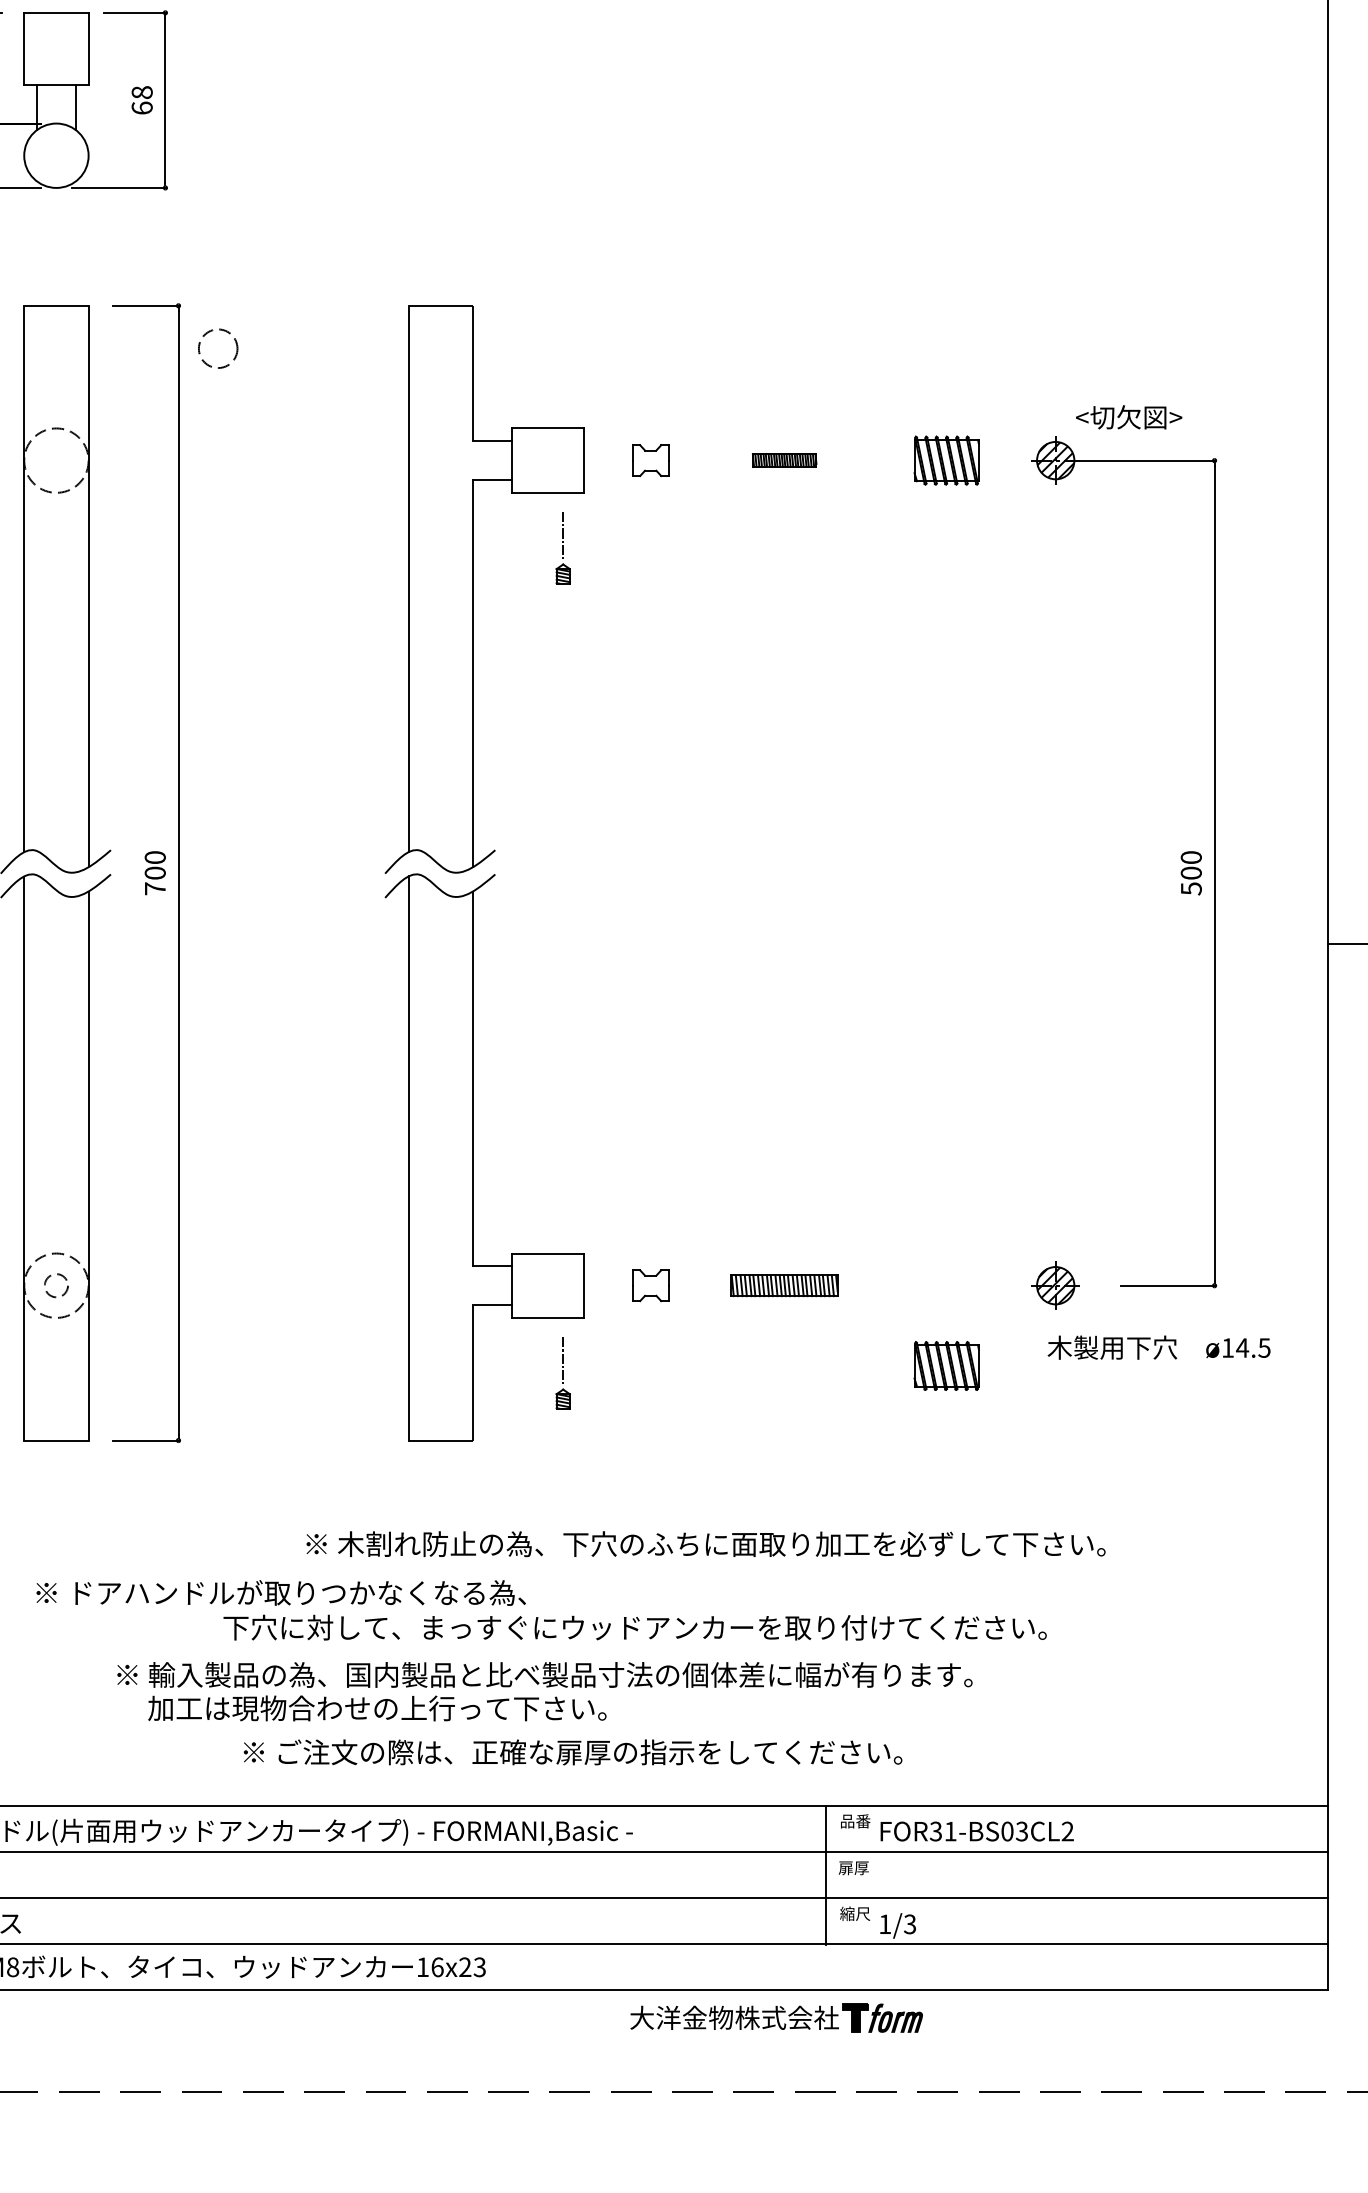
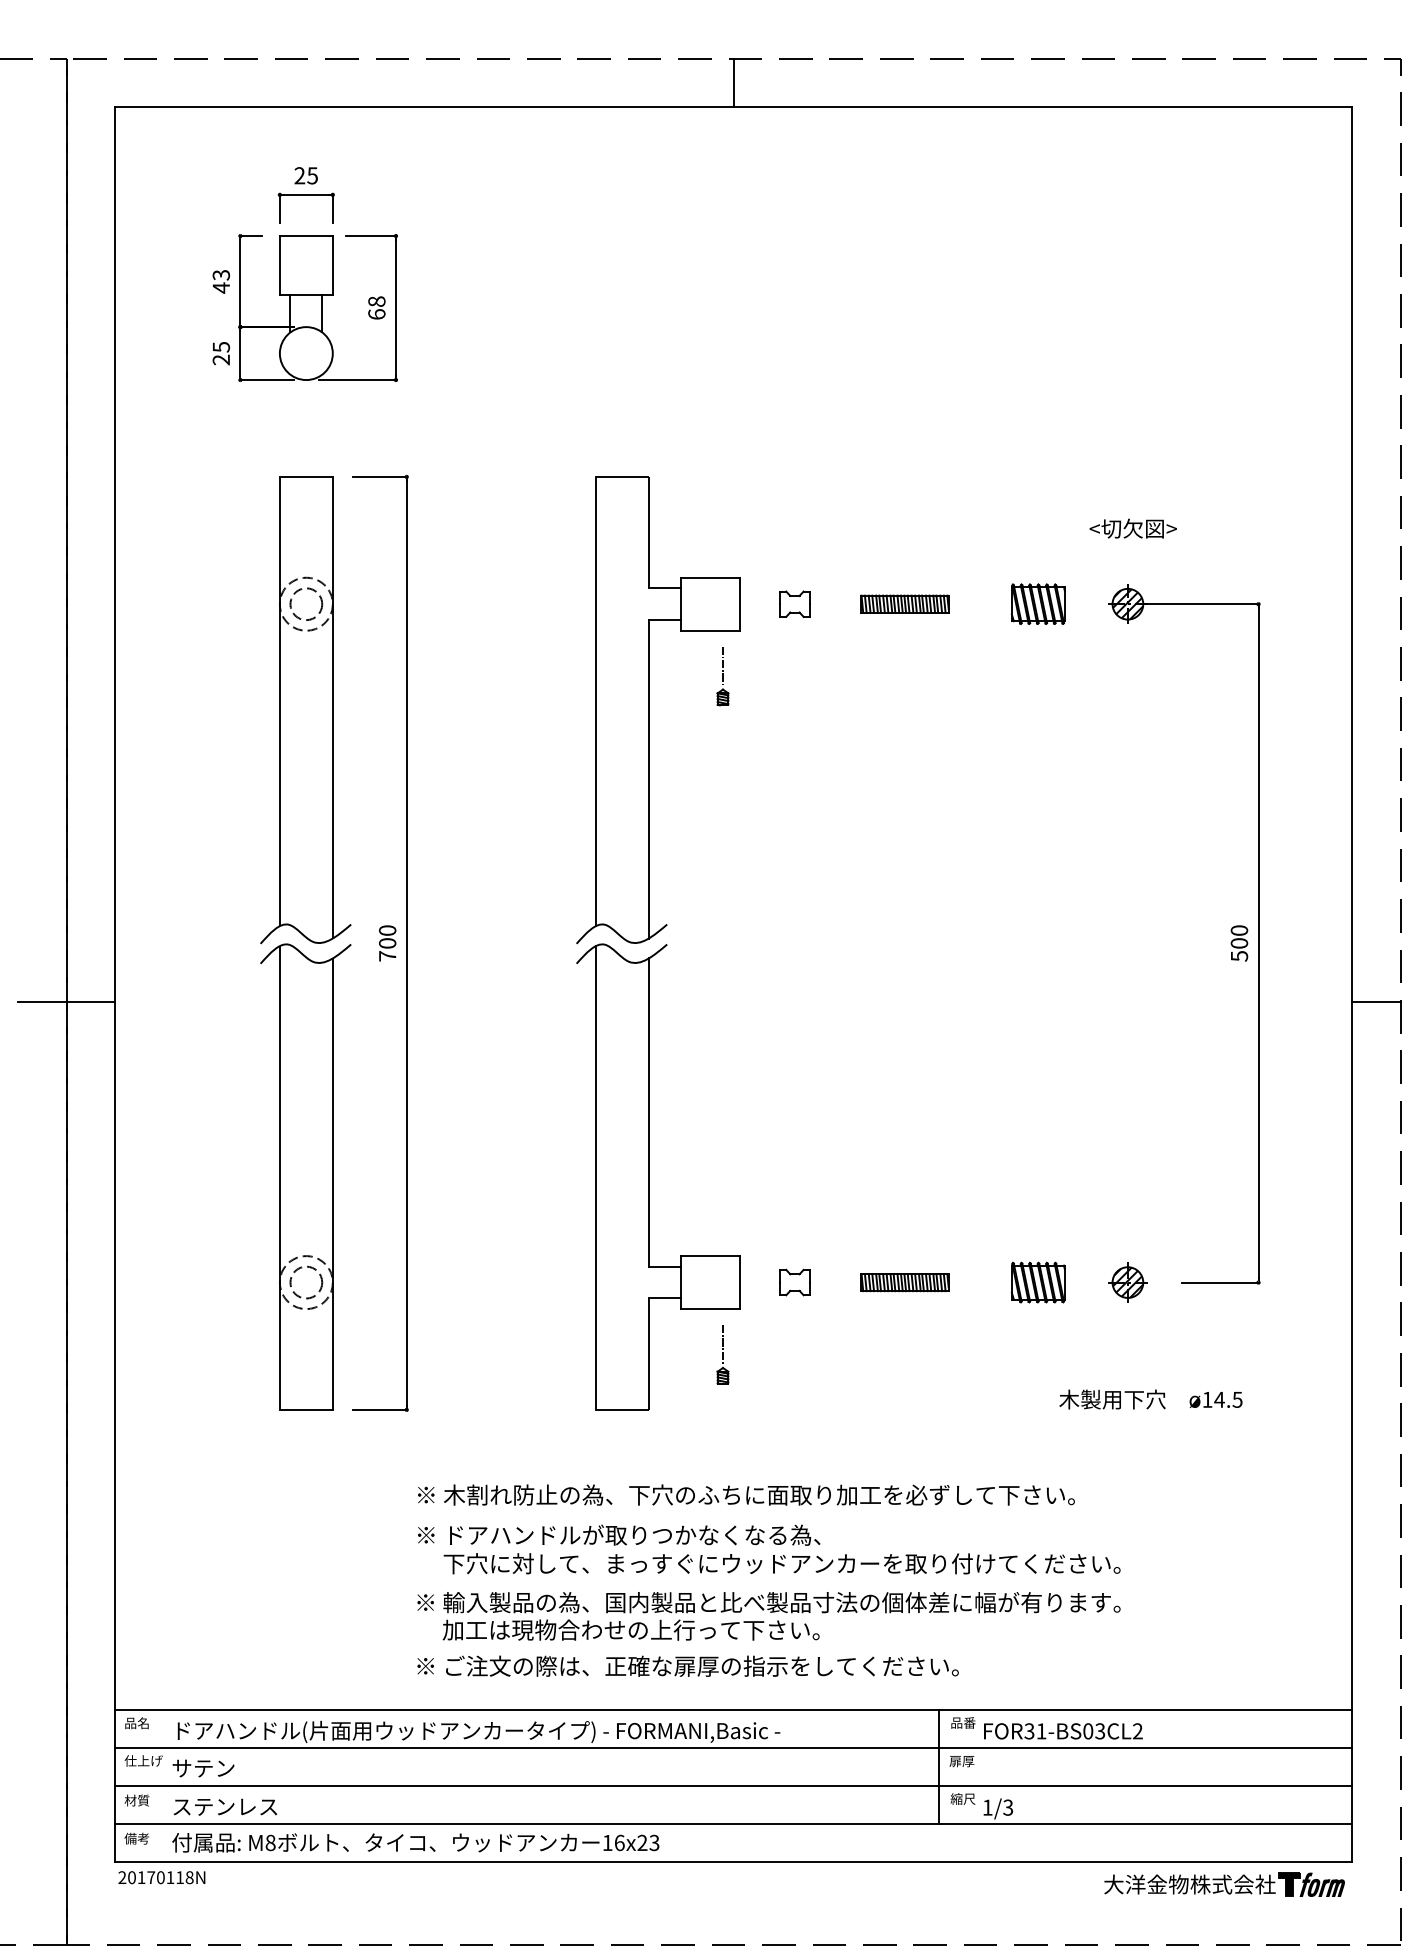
circle: (218, 347) -> (306, 603), moved
text: (1128, 417) -> (1132, 528), moved
part: (783, 459) -> (904, 603), size x1.67
circle: (56, 1285) -> (306, 1282), size x1.67
text: (1158, 1347) -> (1150, 1399), moved
part: (945, 1365) -> (1037, 1282), moved
text: (706, 1543) -> (746, 1494), moved
text: (281, 1592) -> (619, 1534), moved
text: (544, 1691) -> (768, 1616), moved
text: (572, 1751) -> (687, 1665), moved
part: (776, 2017) -> (1224, 1884), moved

